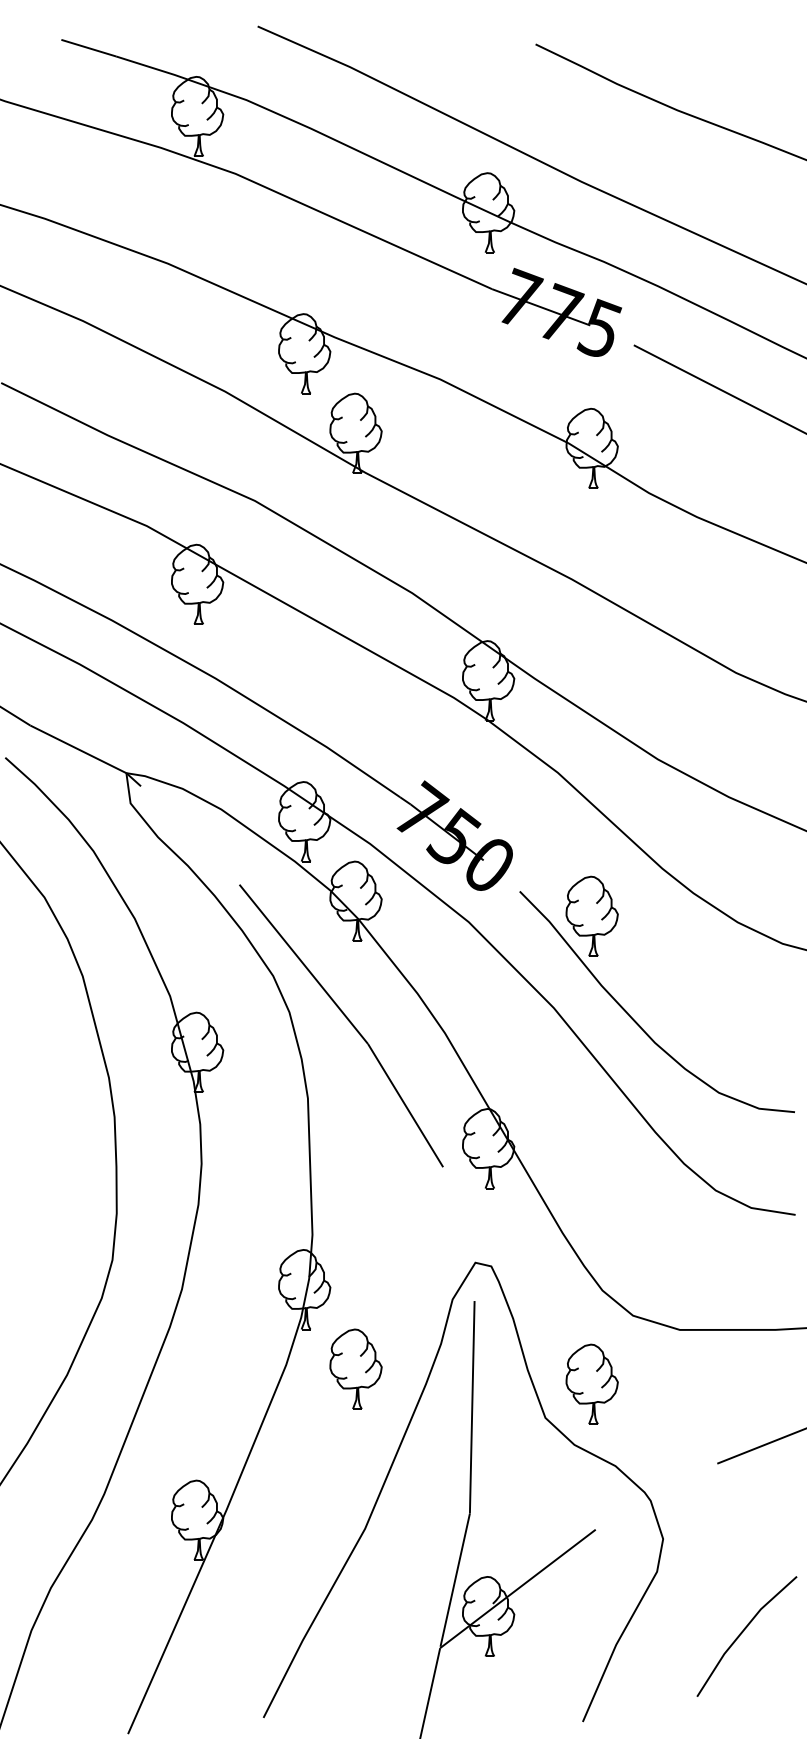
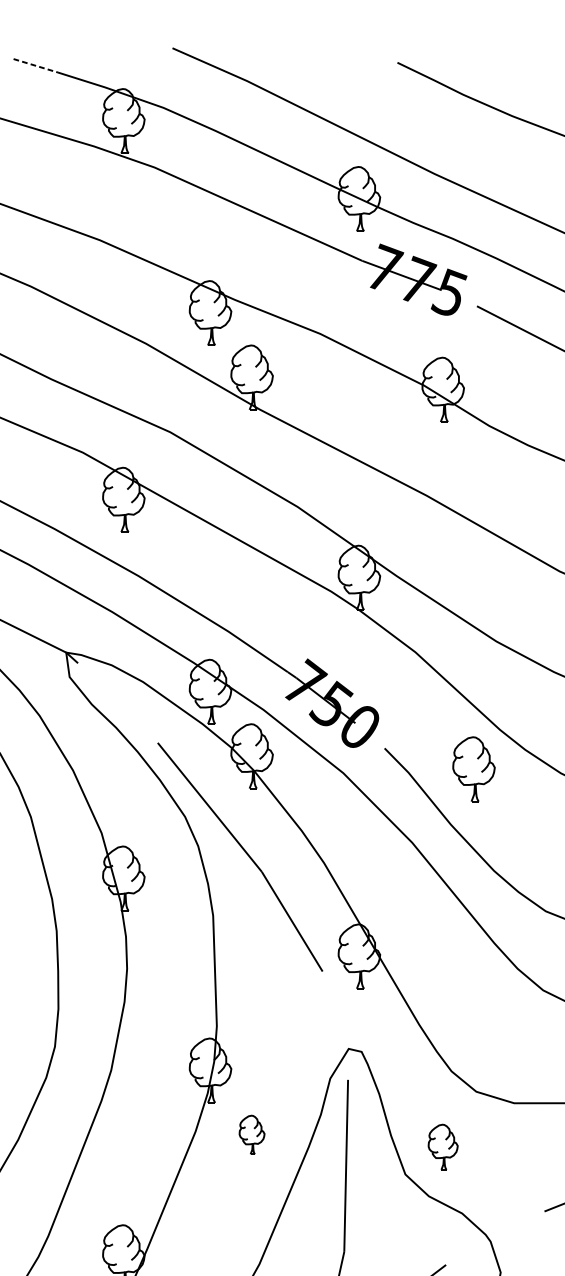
line: (88, 48) -> (35, 66), solid -> dashed
part: (591, 915) -> (473, 768), moved
part: (355, 1368) -> (251, 1134), size x0.6
part: (591, 1383) -> (442, 1146), size x0.7

